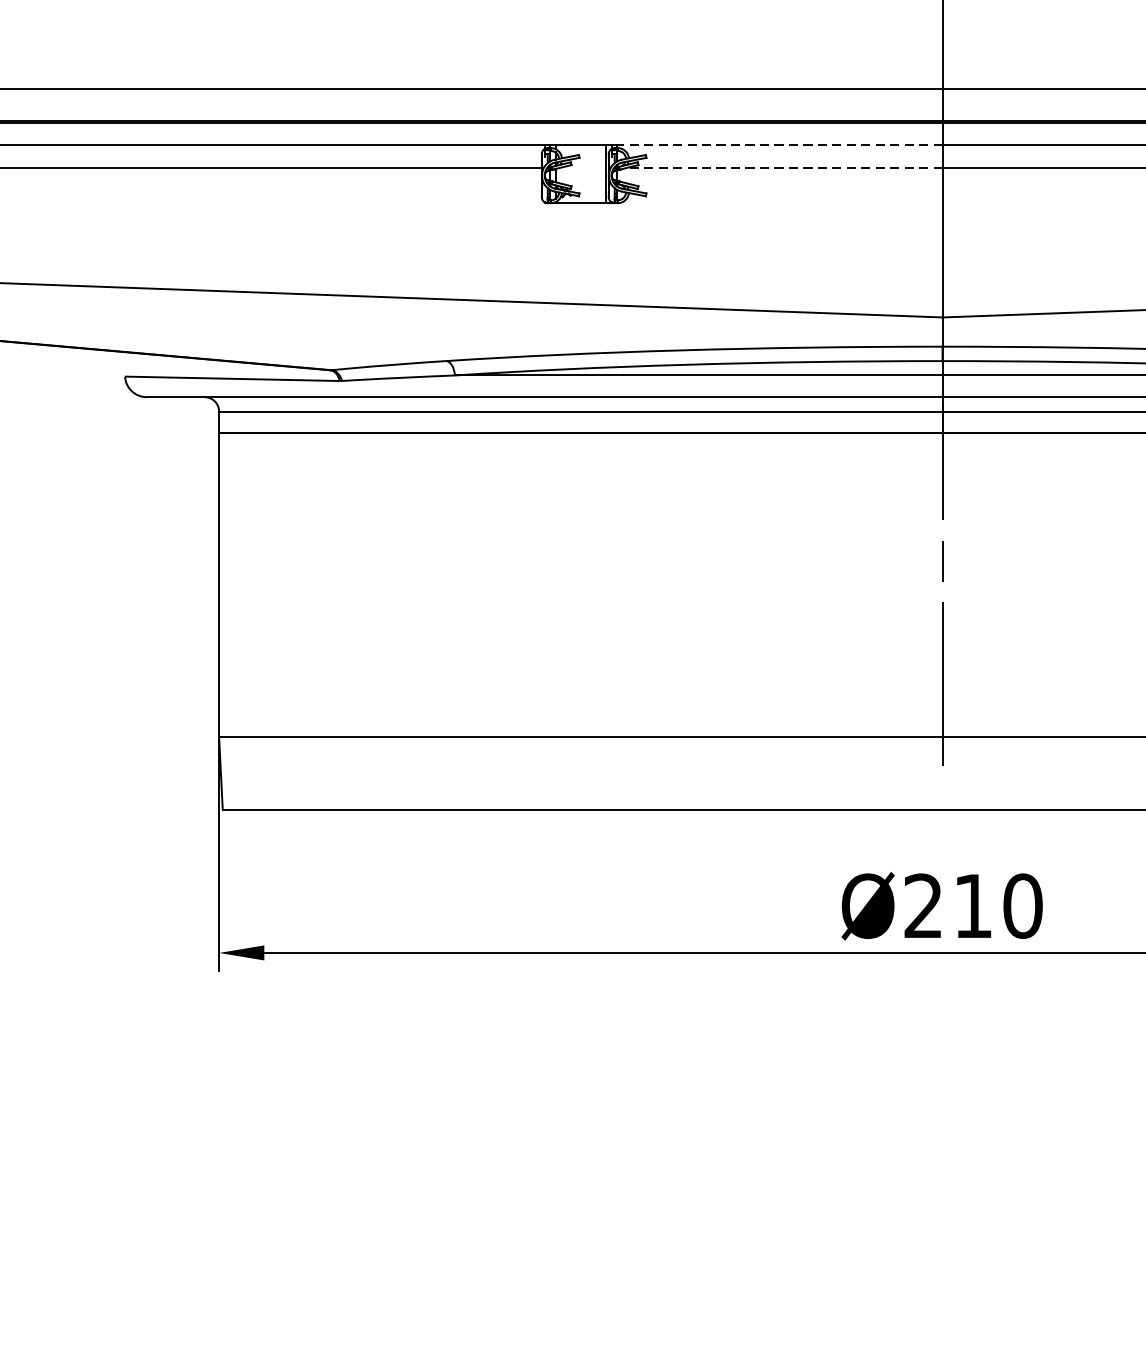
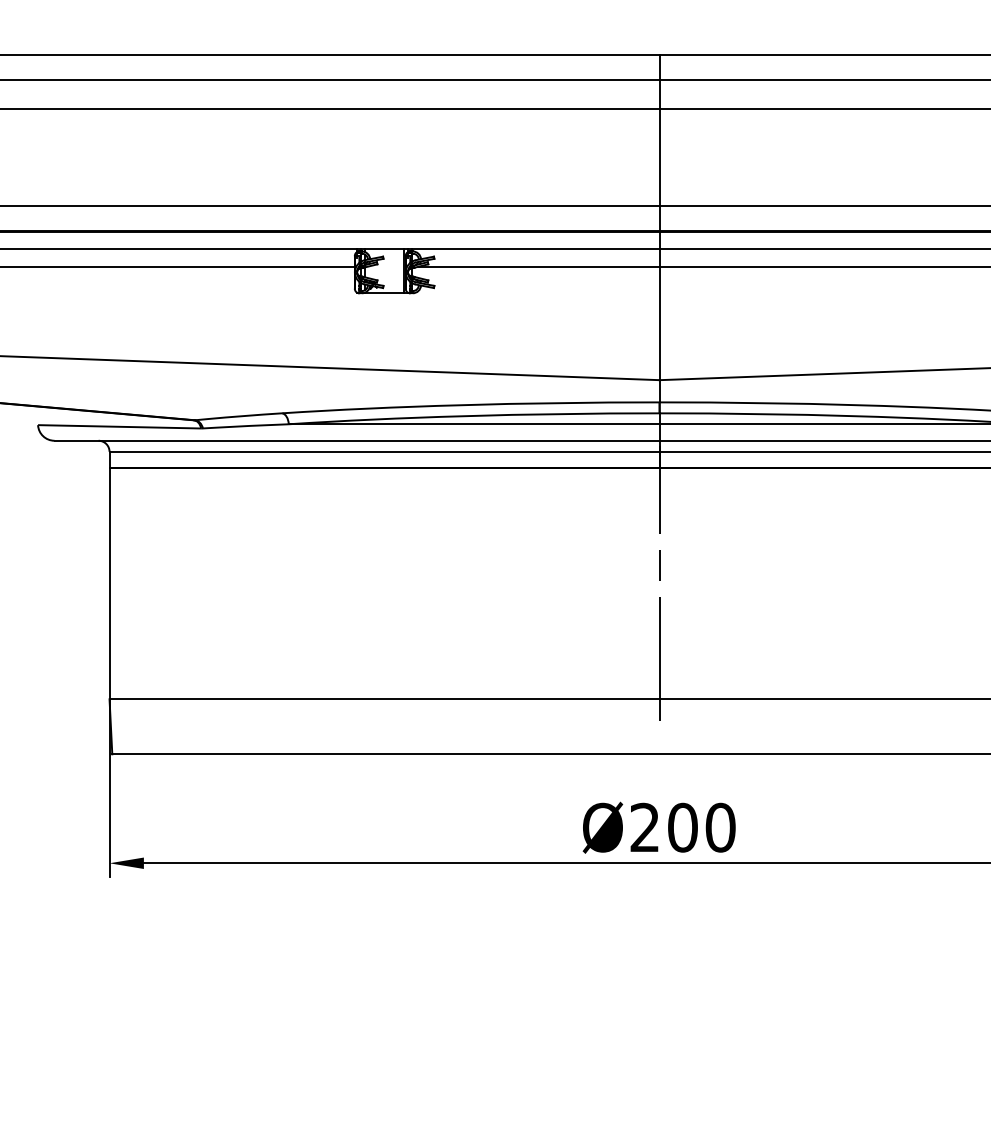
line: (779, 144) -> (535, 248), dashed -> solid
line: (784, 167) -> (539, 266), dashed -> solid
text: (972, 905) -> (682, 827), Ø210 -> Ø200

